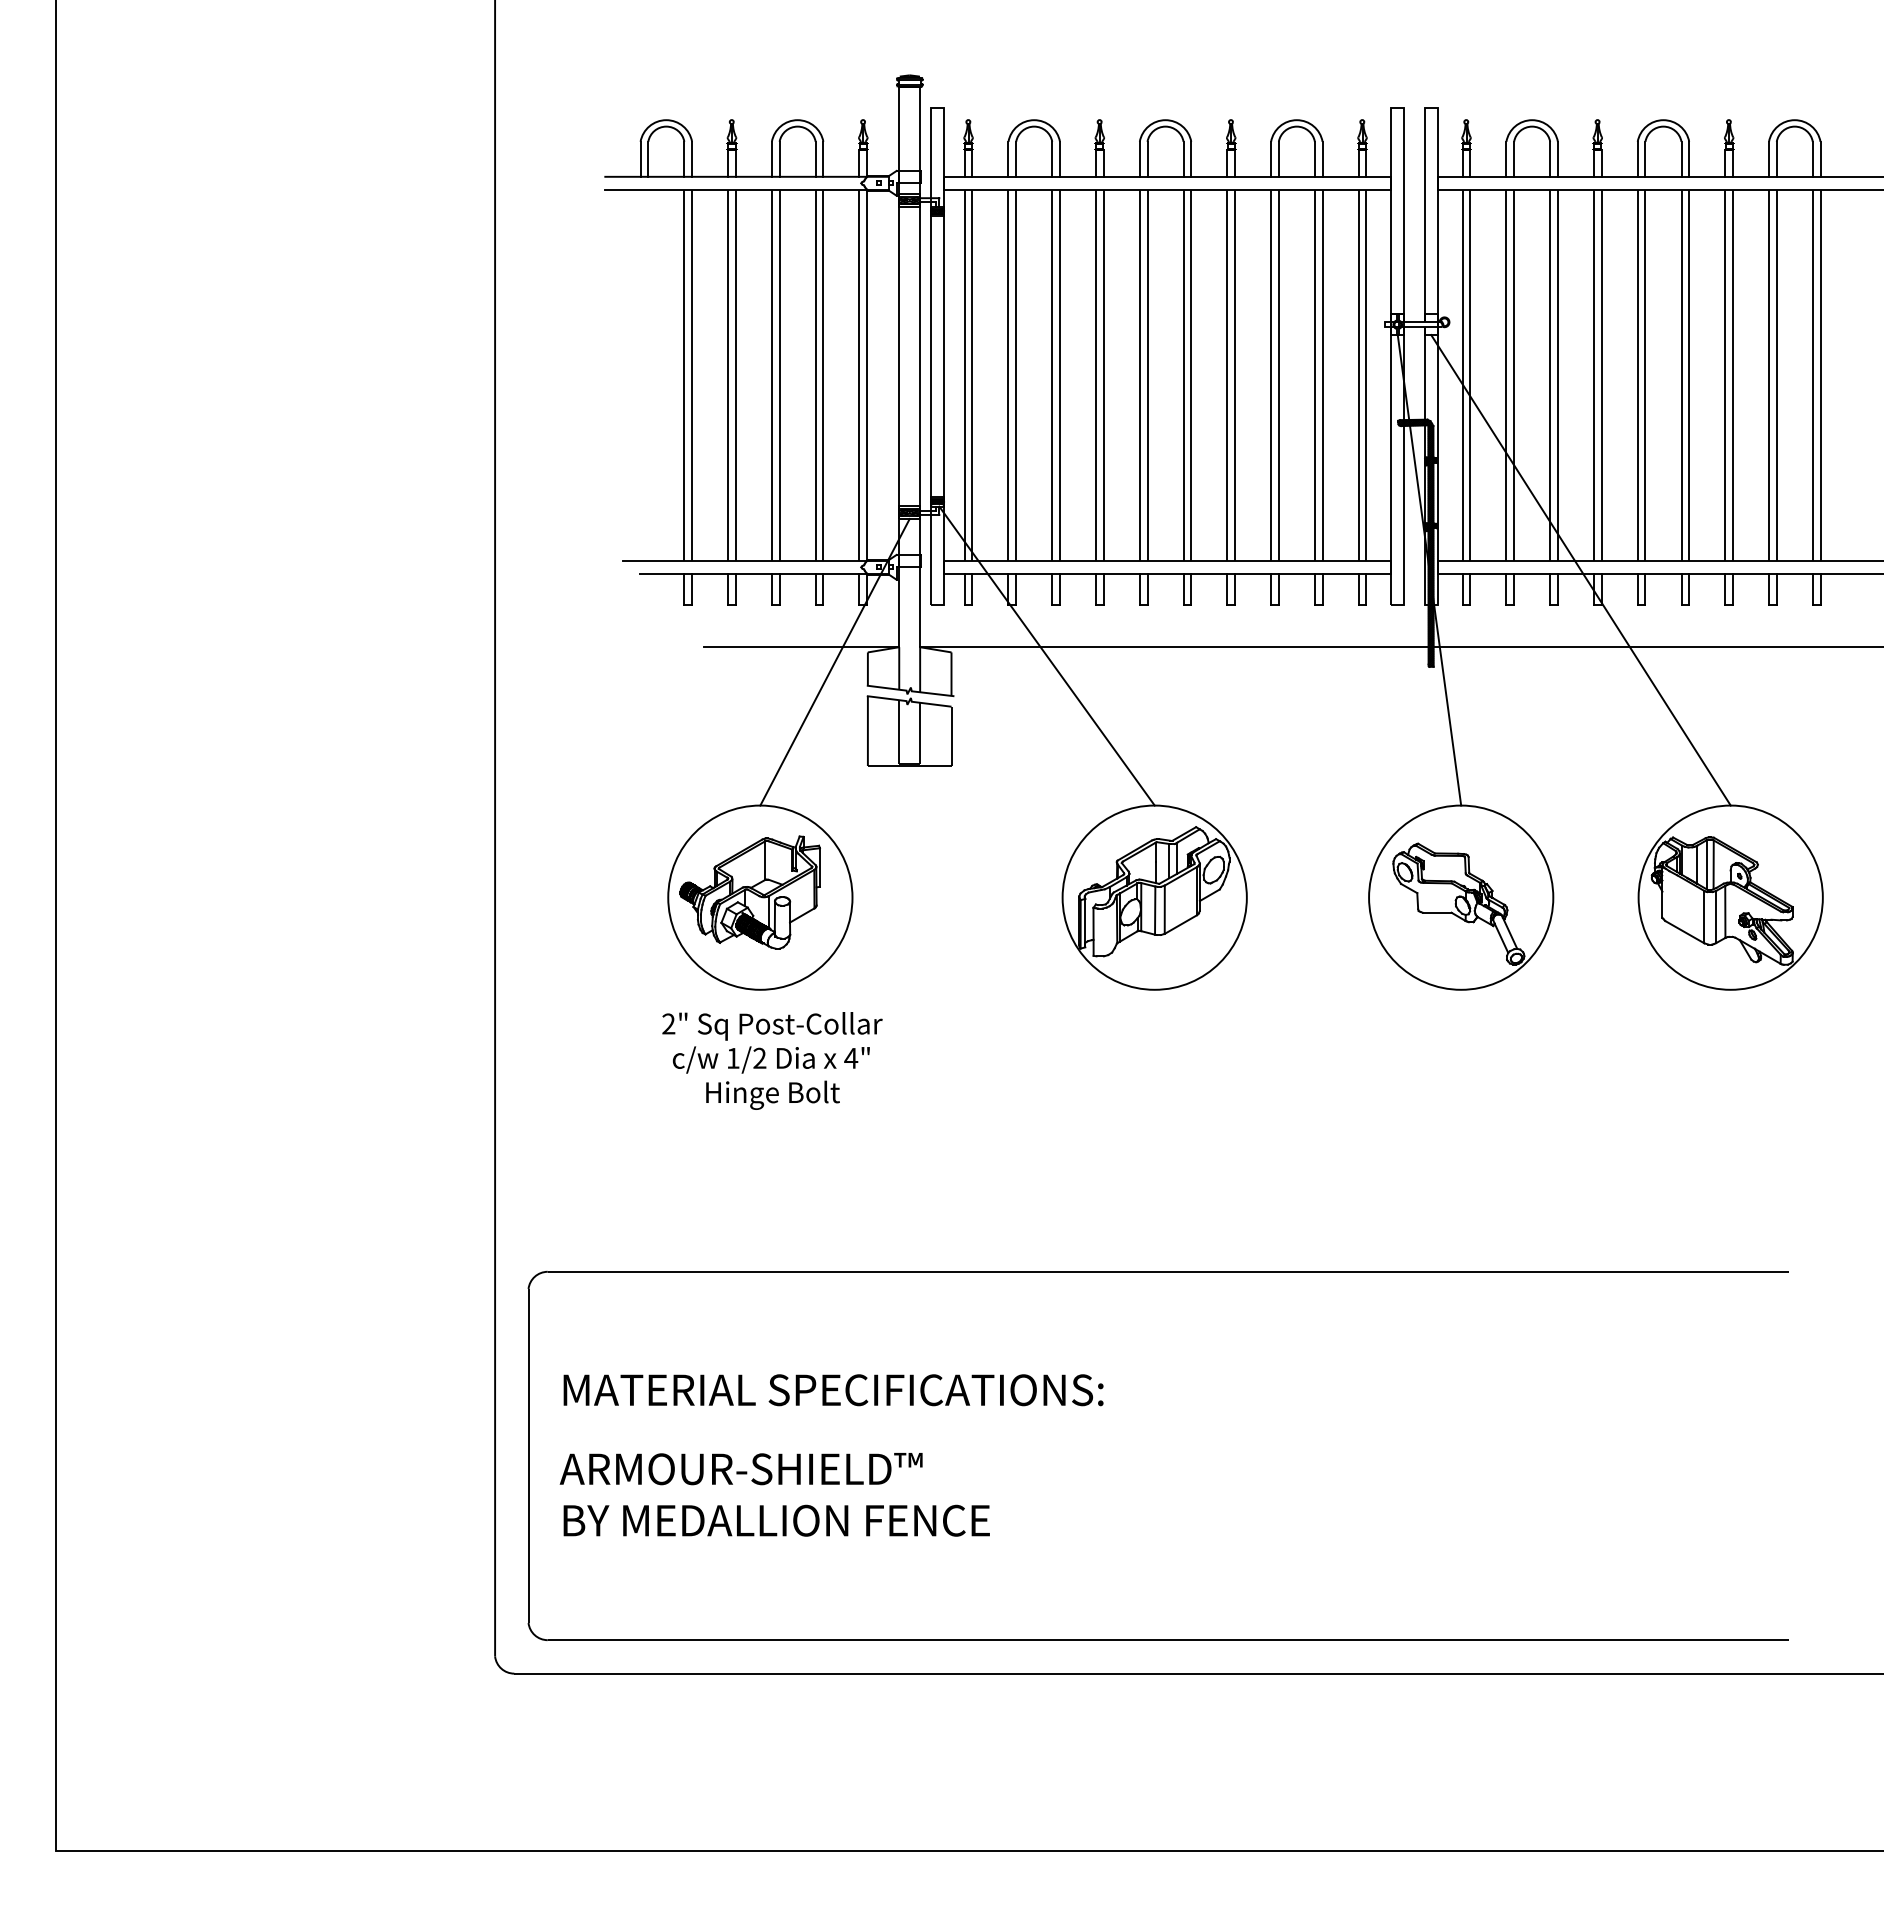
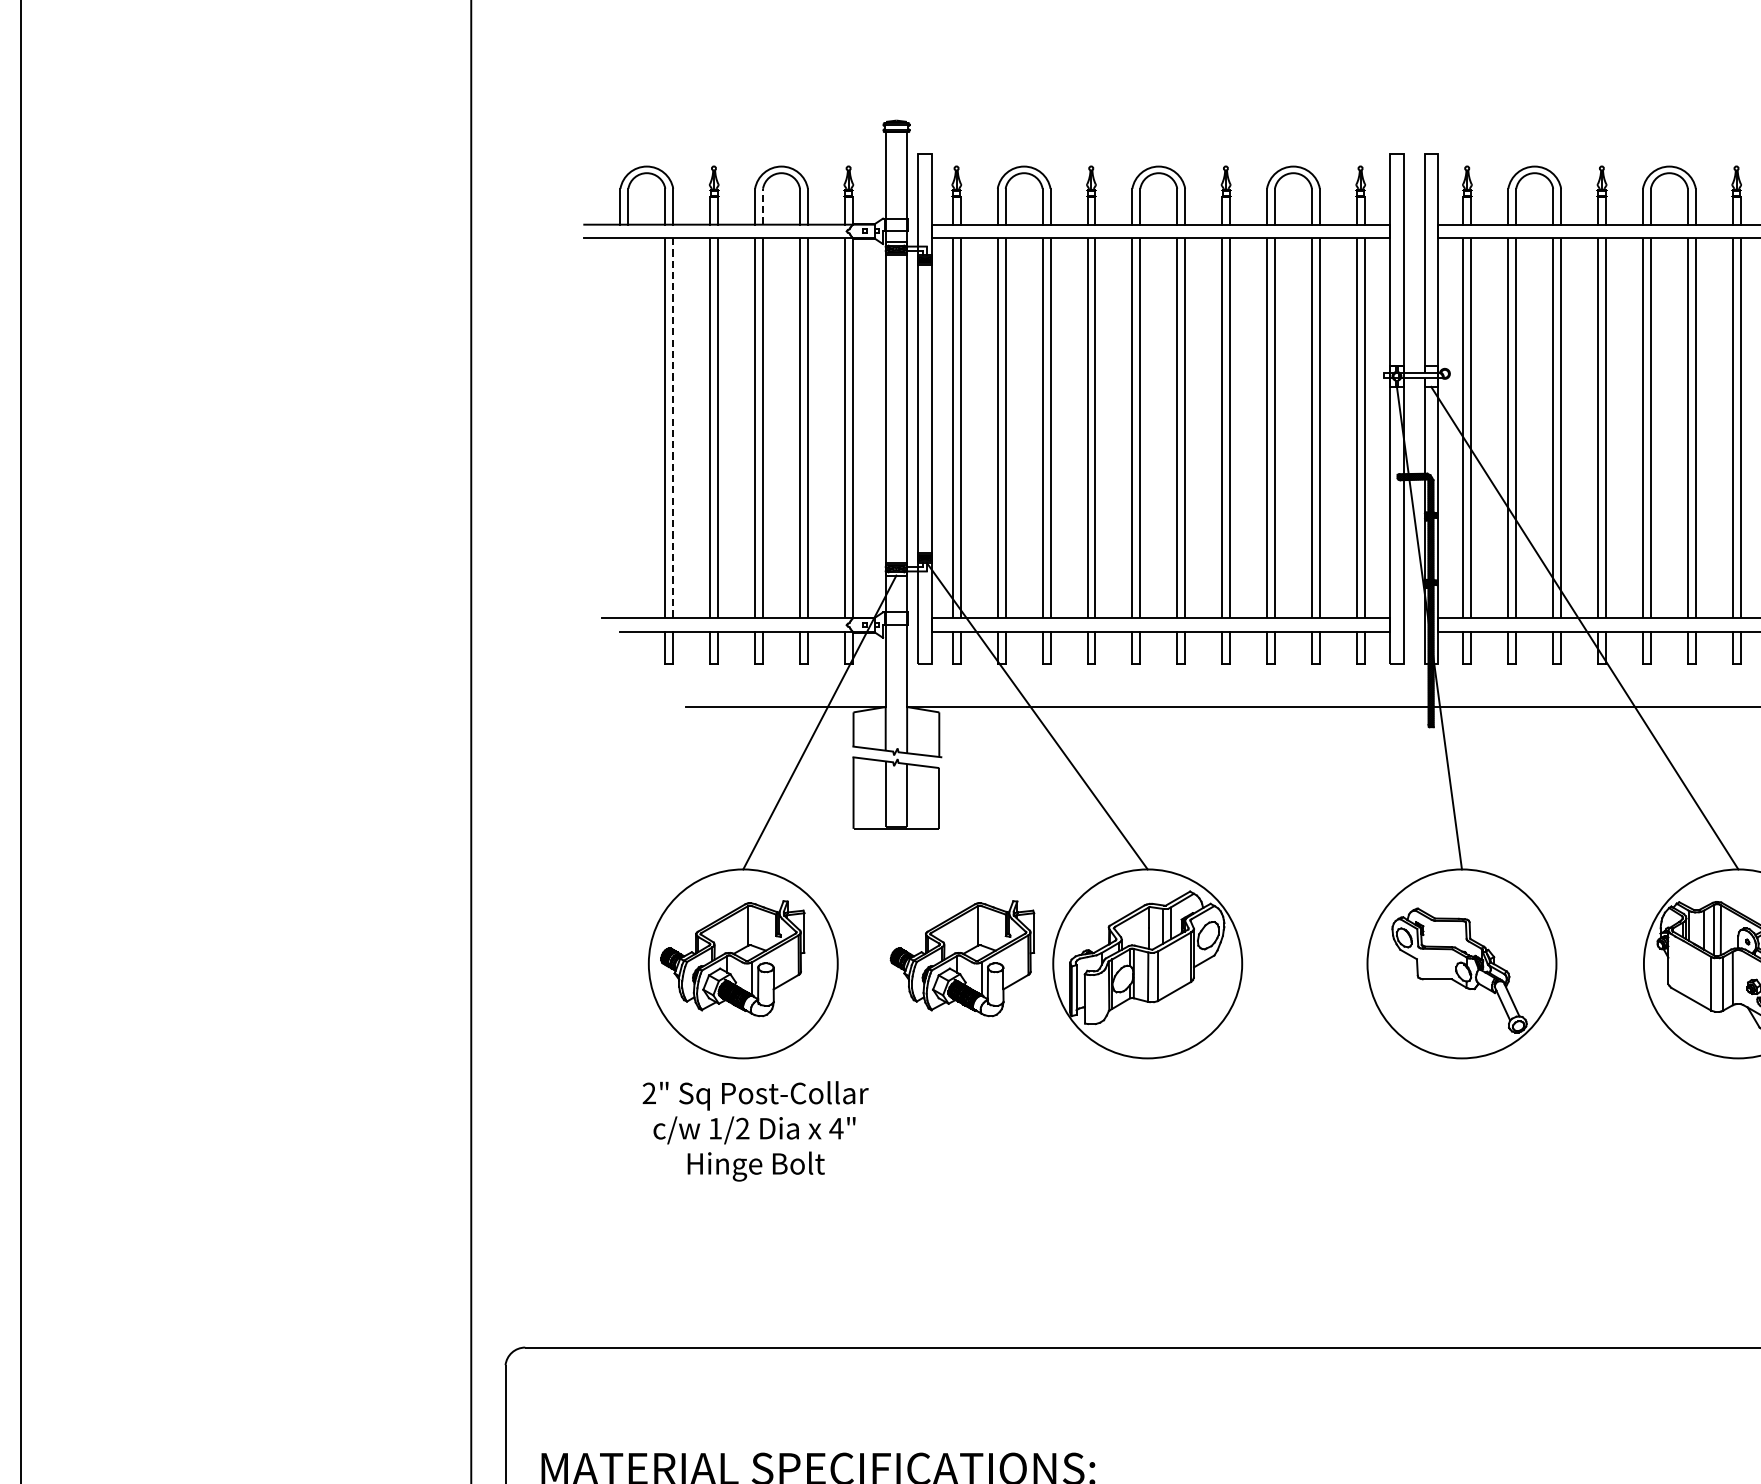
line: (779, 158) -> (762, 205), solid -> dashed
line: (692, 375) -> (673, 428), solid -> dashed
part: (973, 892) -> (961, 958), added

